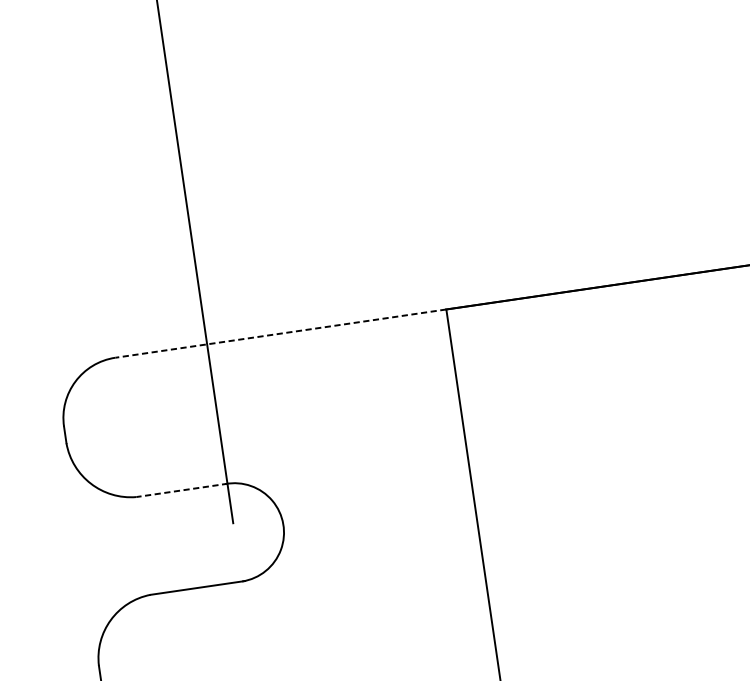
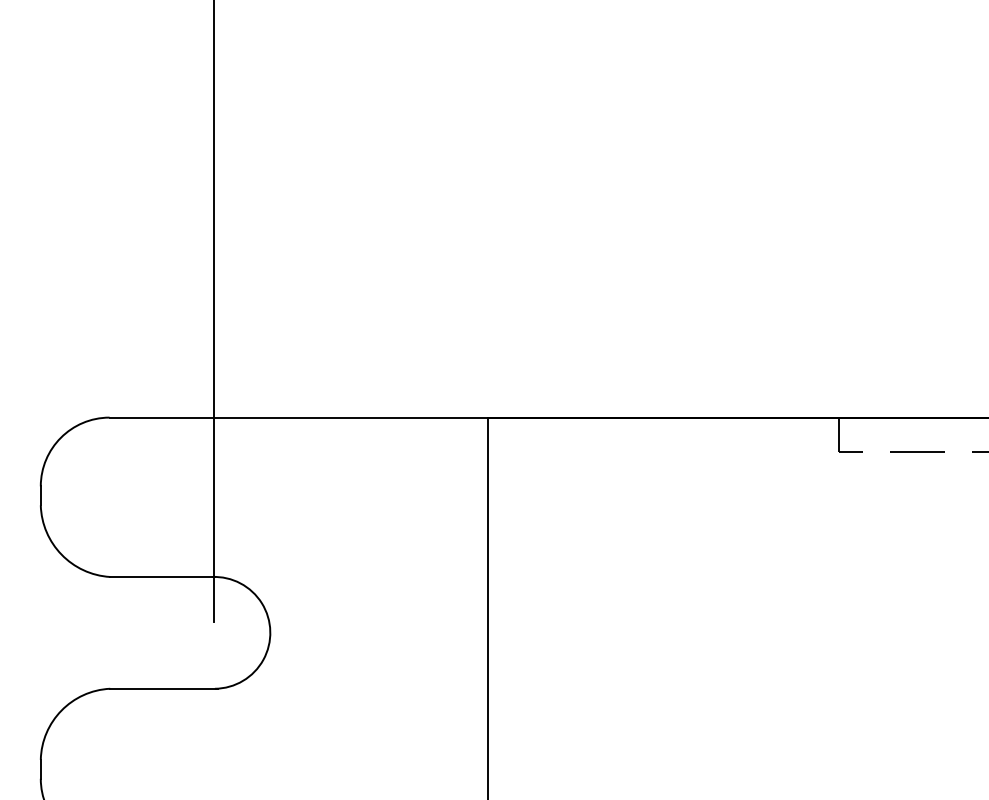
line: (280, 333) -> (298, 417), dashed -> solid
line: (182, 489) -> (162, 576), dashed -> solid

